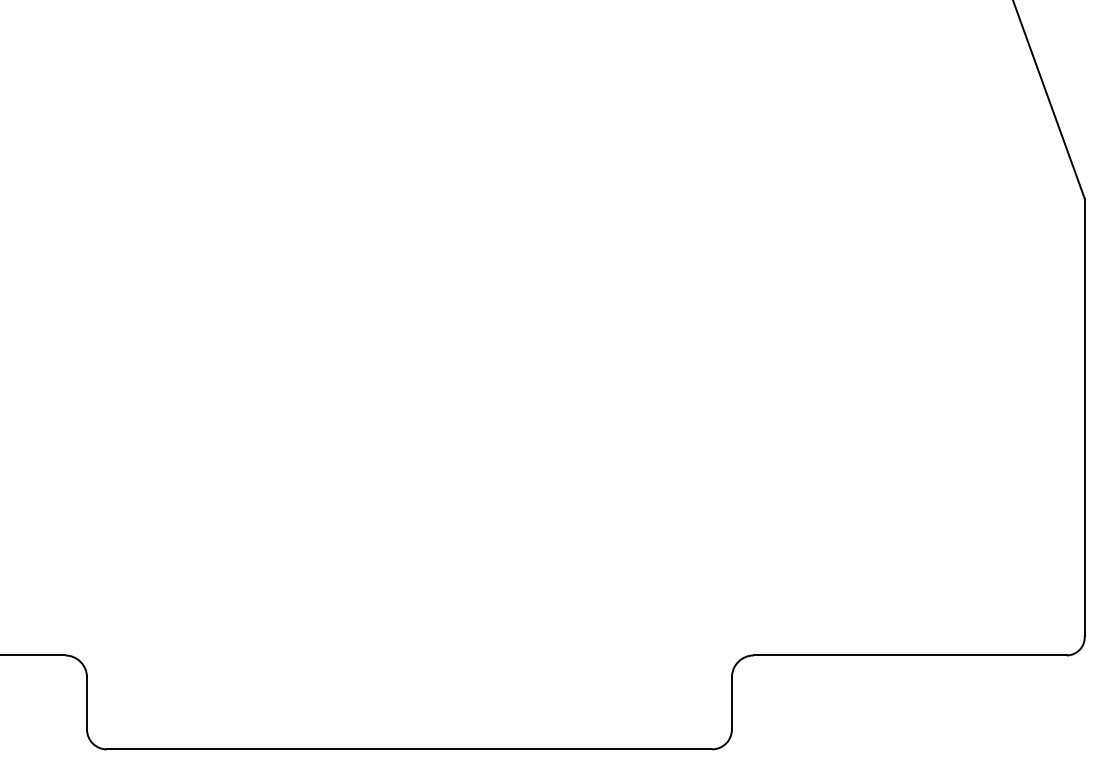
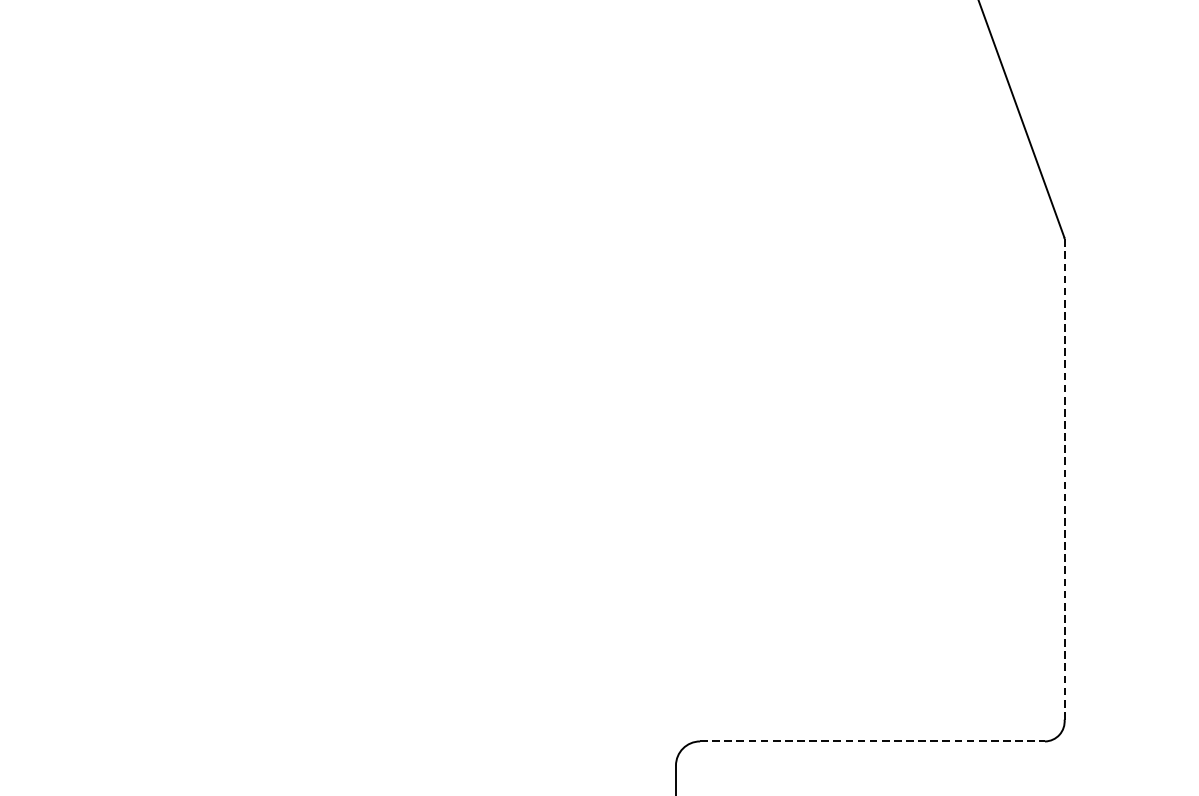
line: (1084, 417) -> (1064, 479), solid -> dashed
line: (910, 655) -> (872, 741), solid -> dashed

